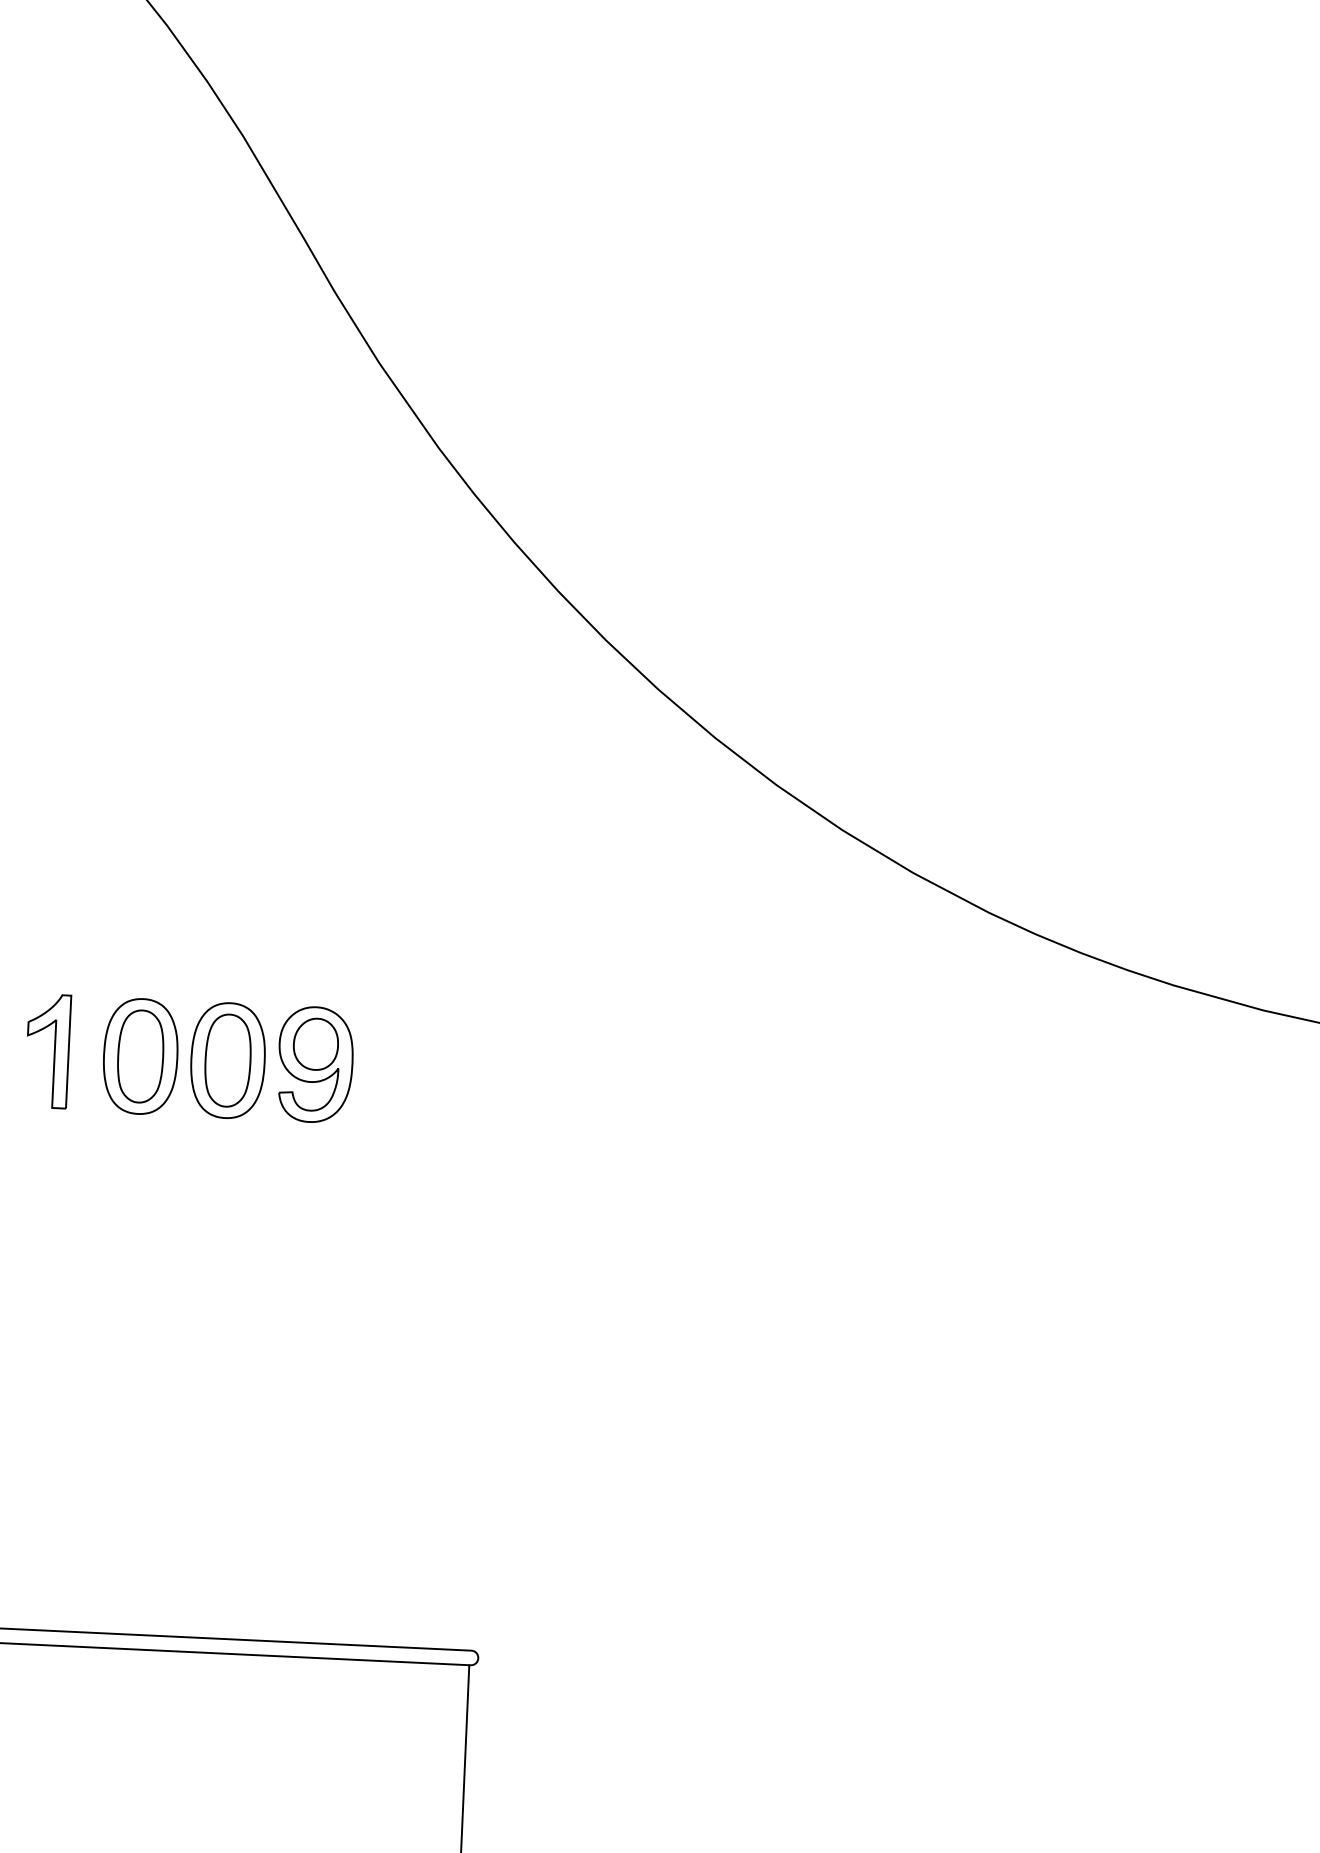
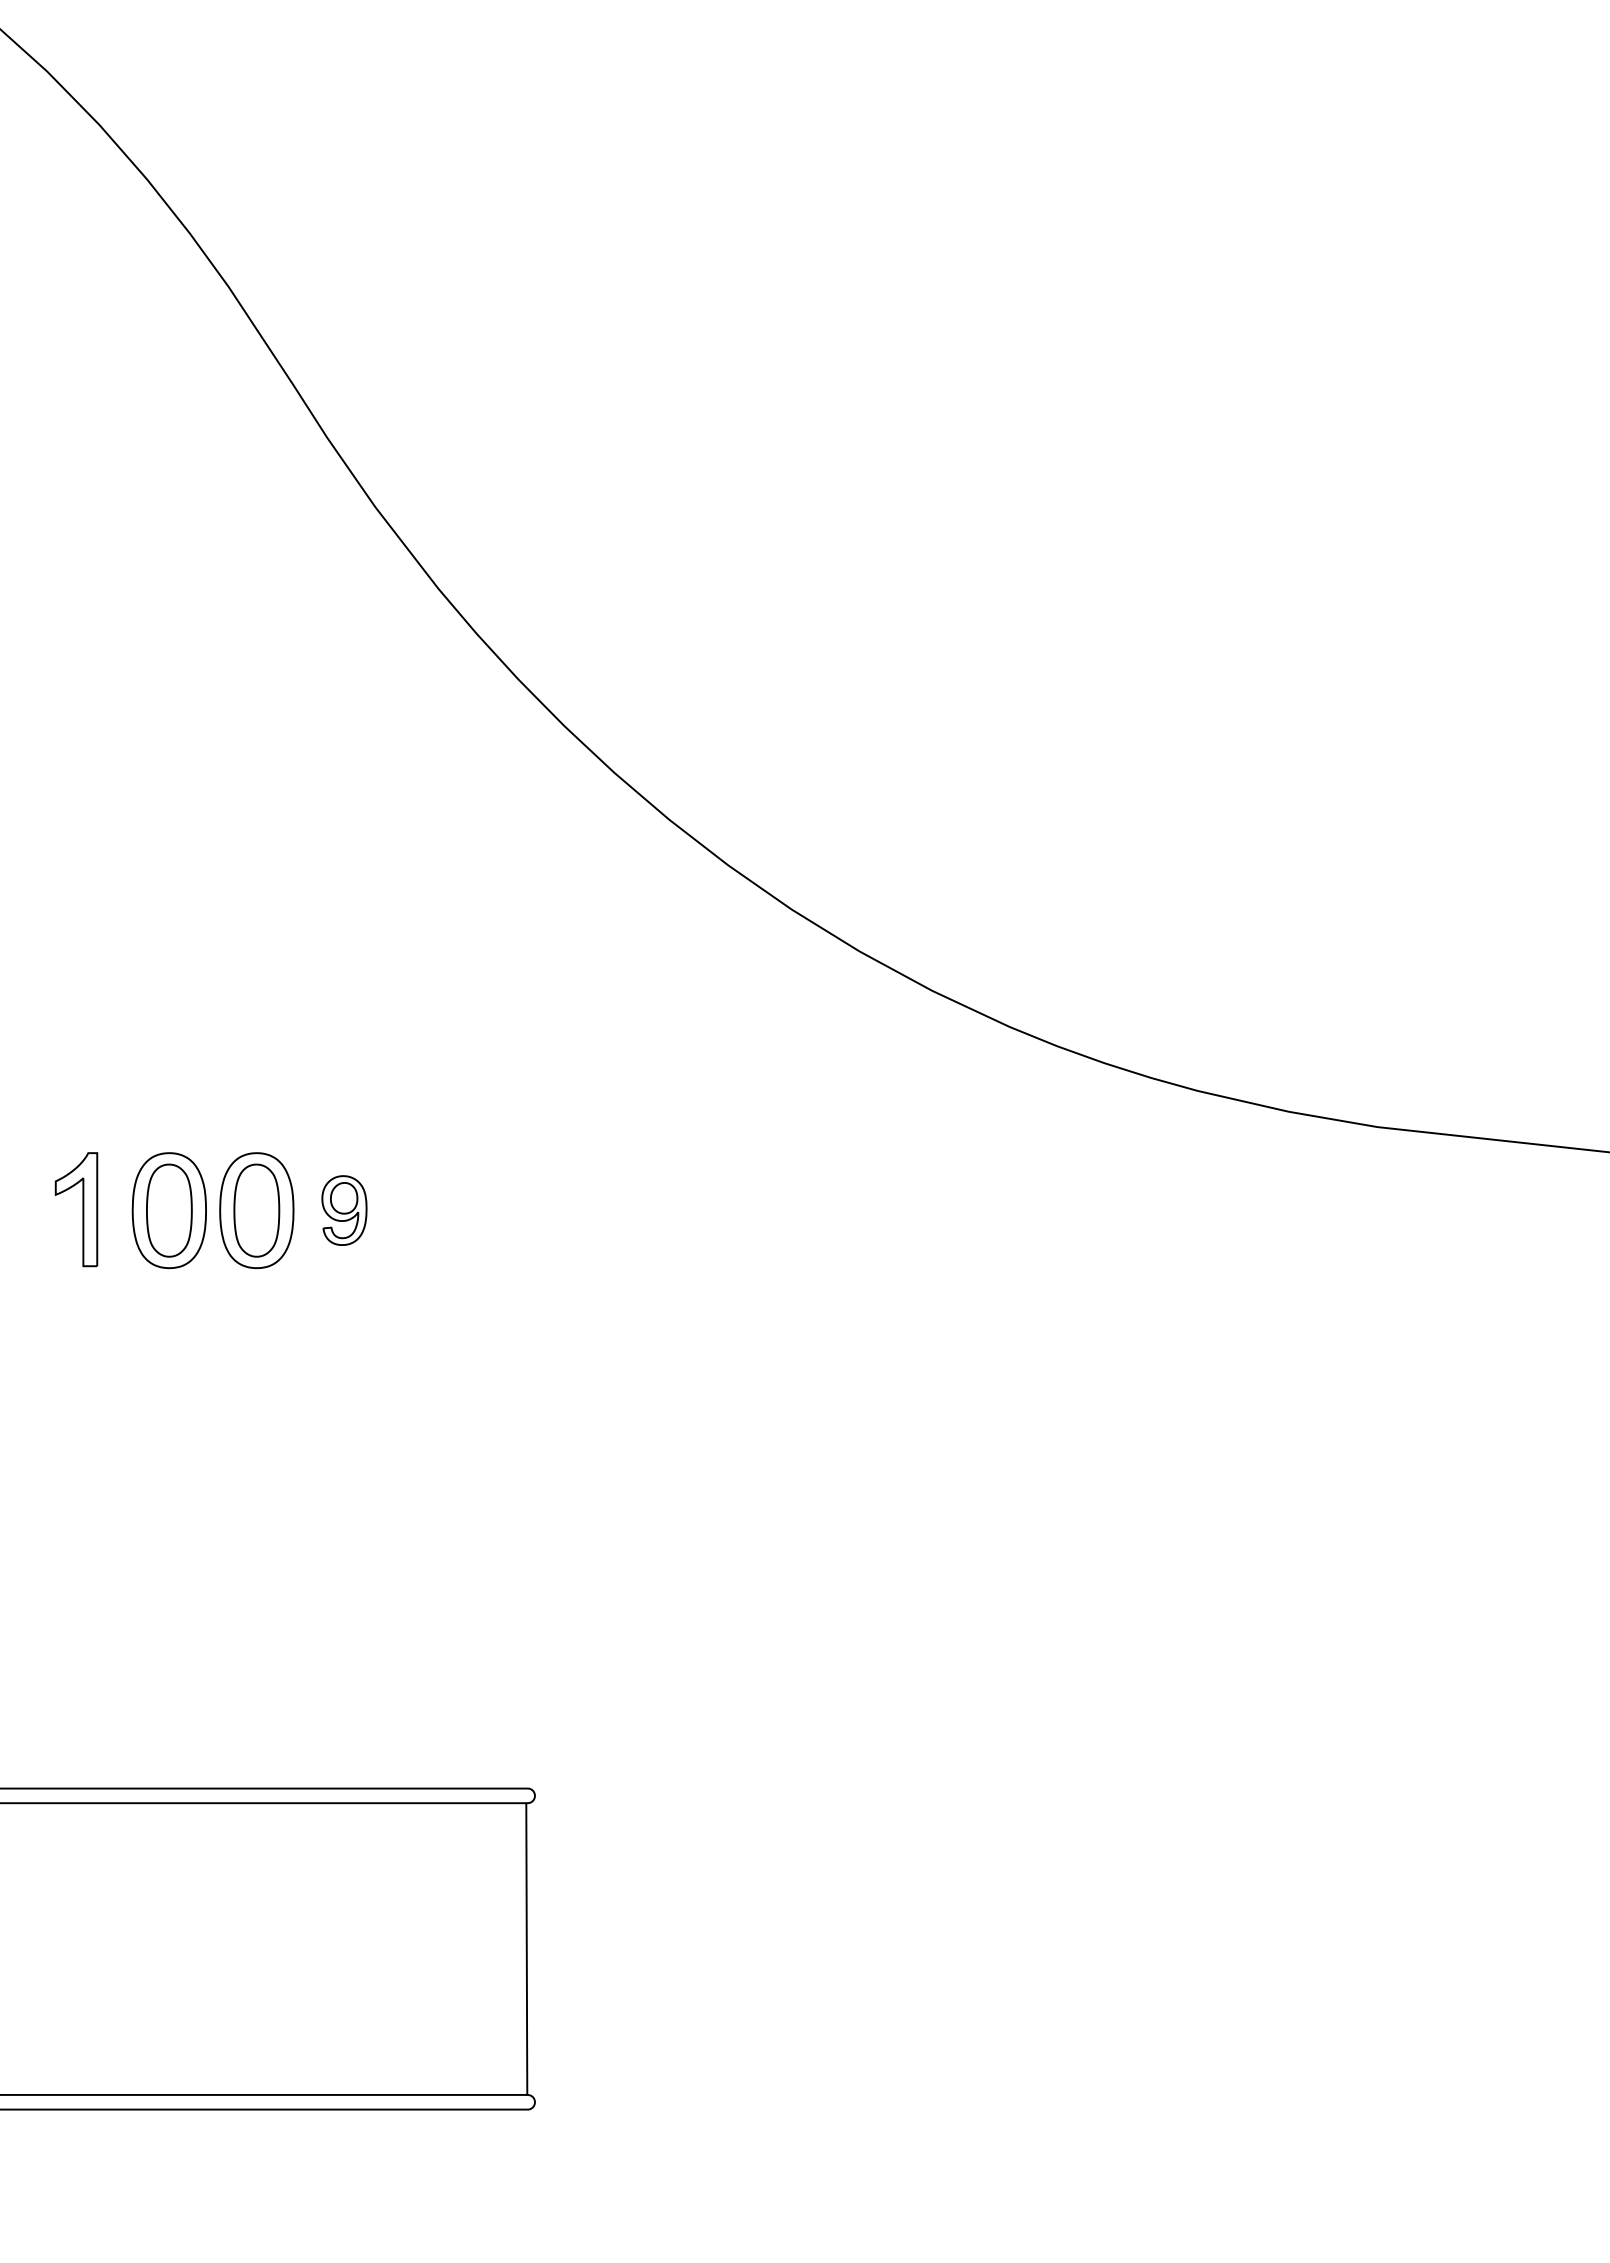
part: (315, 1064) -> (344, 1210), size x0.6

